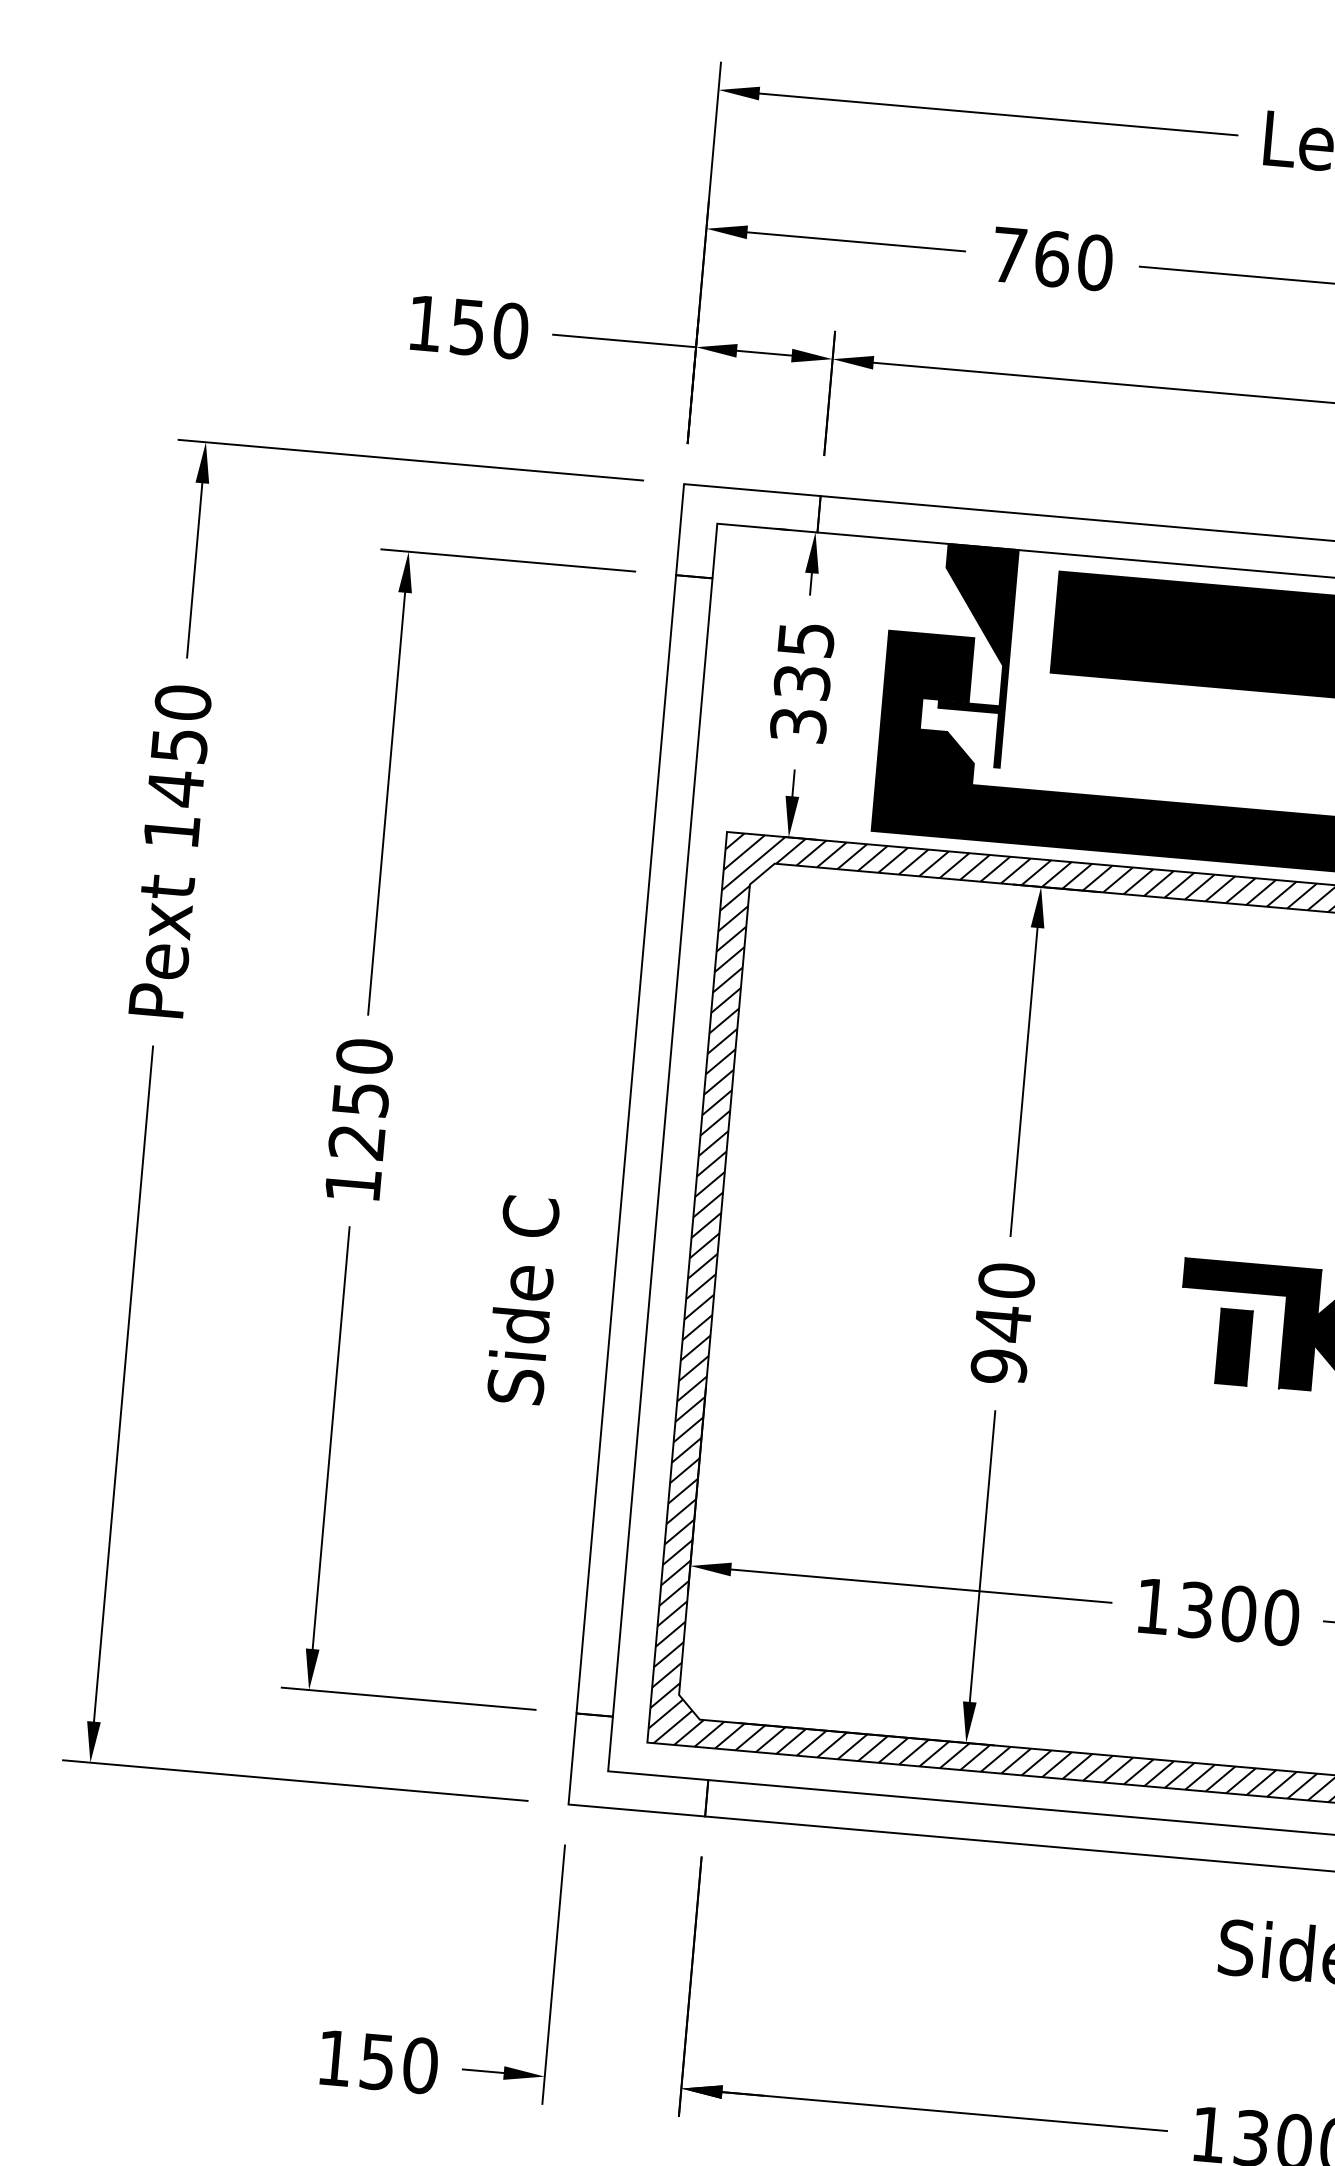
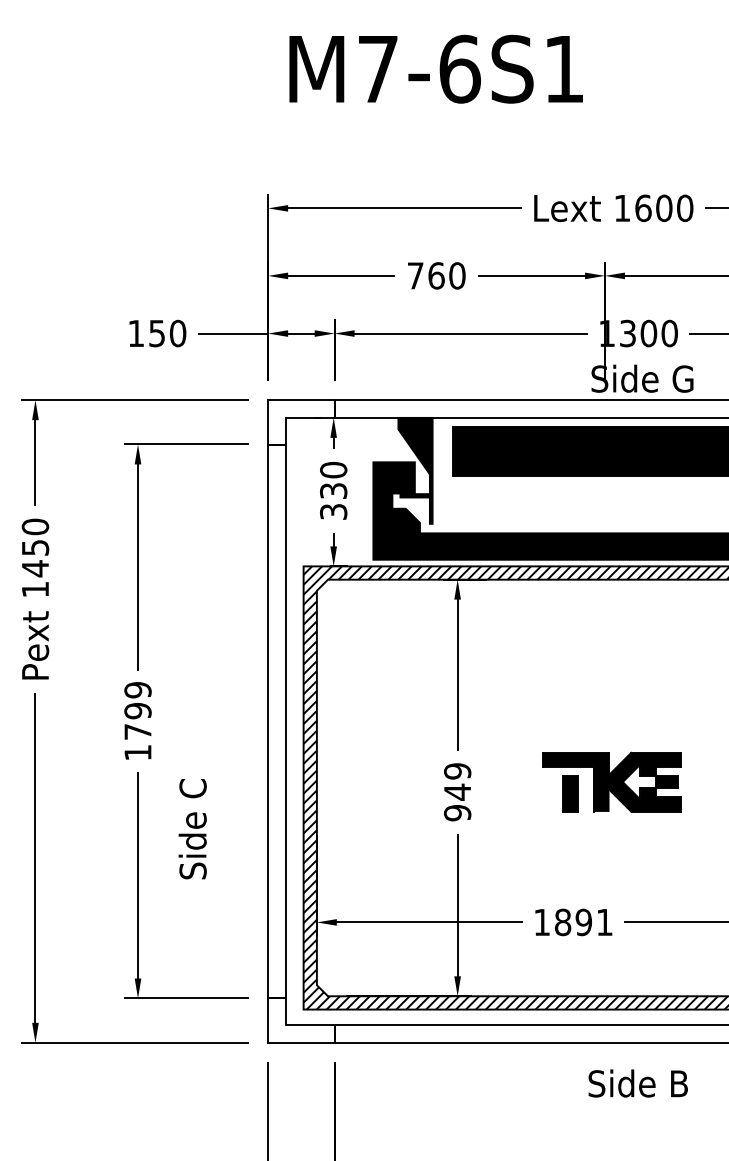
text: (805, 640) -> (333, 470), 335 -> 330
text: (359, 1098) -> (137, 710), 1250 -> 1799
text: (1006, 1281) -> (457, 771), 940 -> 949
text: (522, 1300) -> (192, 829), moved
text: (1240, 1614) -> (584, 922), 1300 -> 1891

